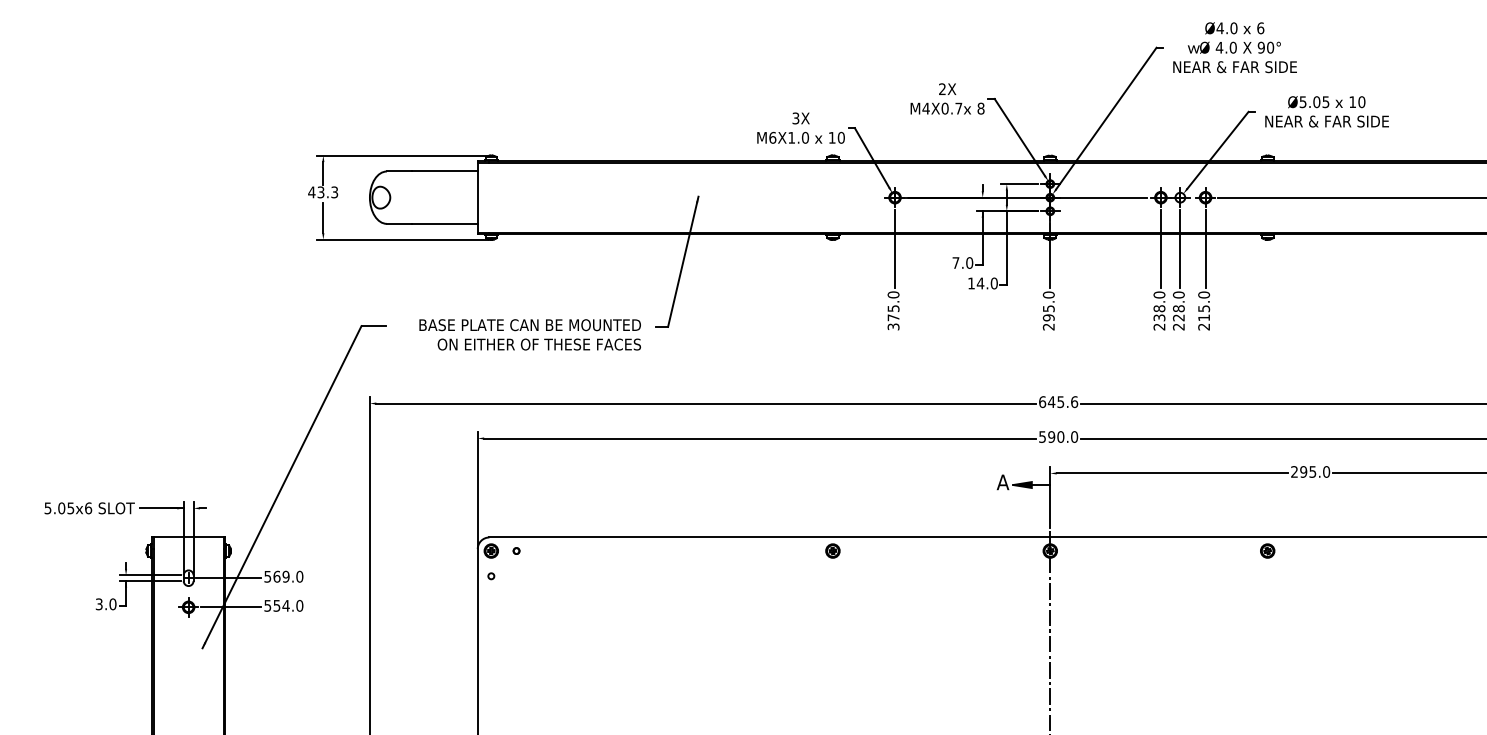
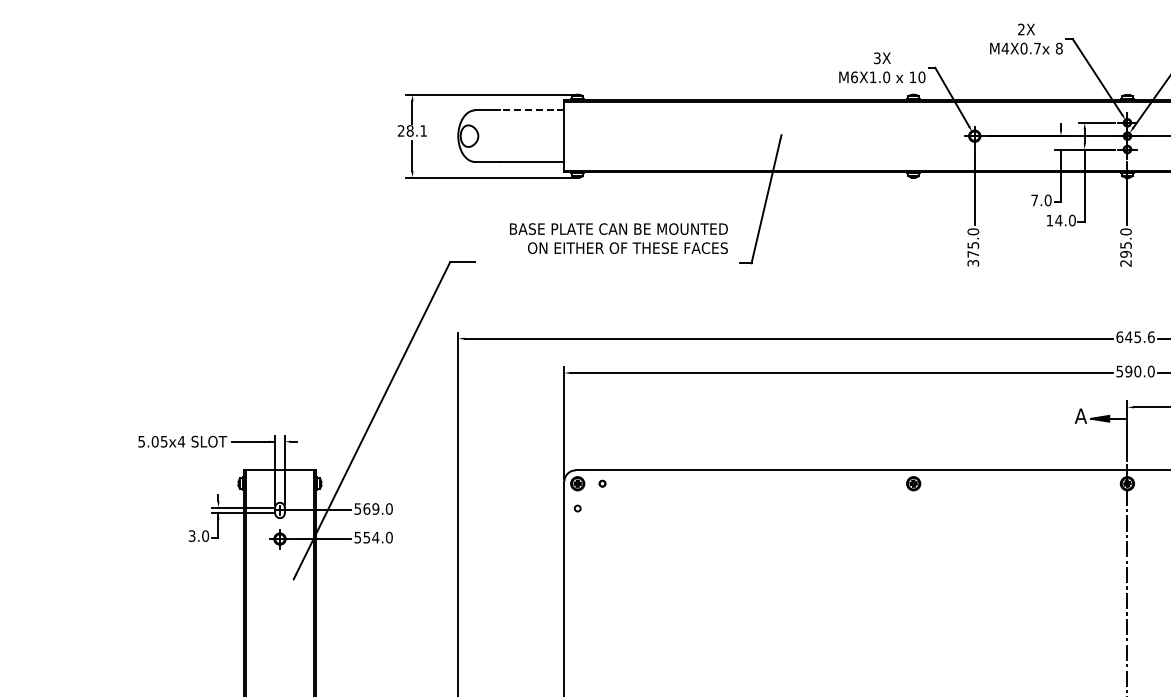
line: (445, 171) -> (532, 110), solid -> dashed
text: (323, 192) -> (412, 131), 43.3 -> 28.1
text: (529, 334) -> (618, 238), moved
text: (88, 508) -> (181, 441), 6 -> 4

